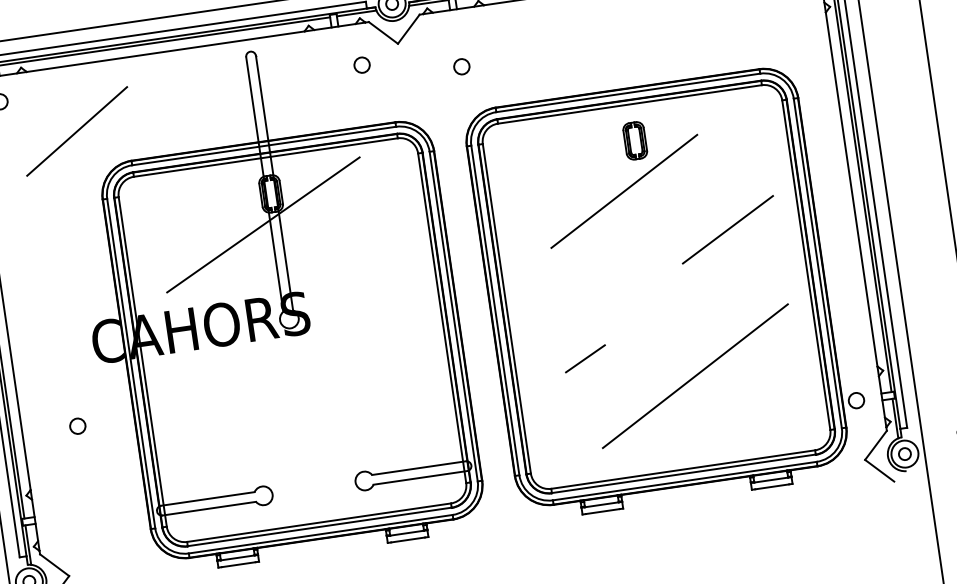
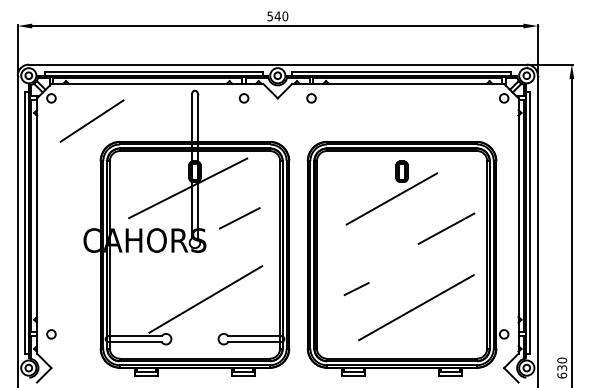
circle: (361, 65) -> (243, 98), moved
circle: (461, 66) -> (311, 98), moved
line: (361, 264) -> (239, 218), added
line: (322, 415) -> (205, 299), added
circle: (77, 426) -> (51, 334), moved

